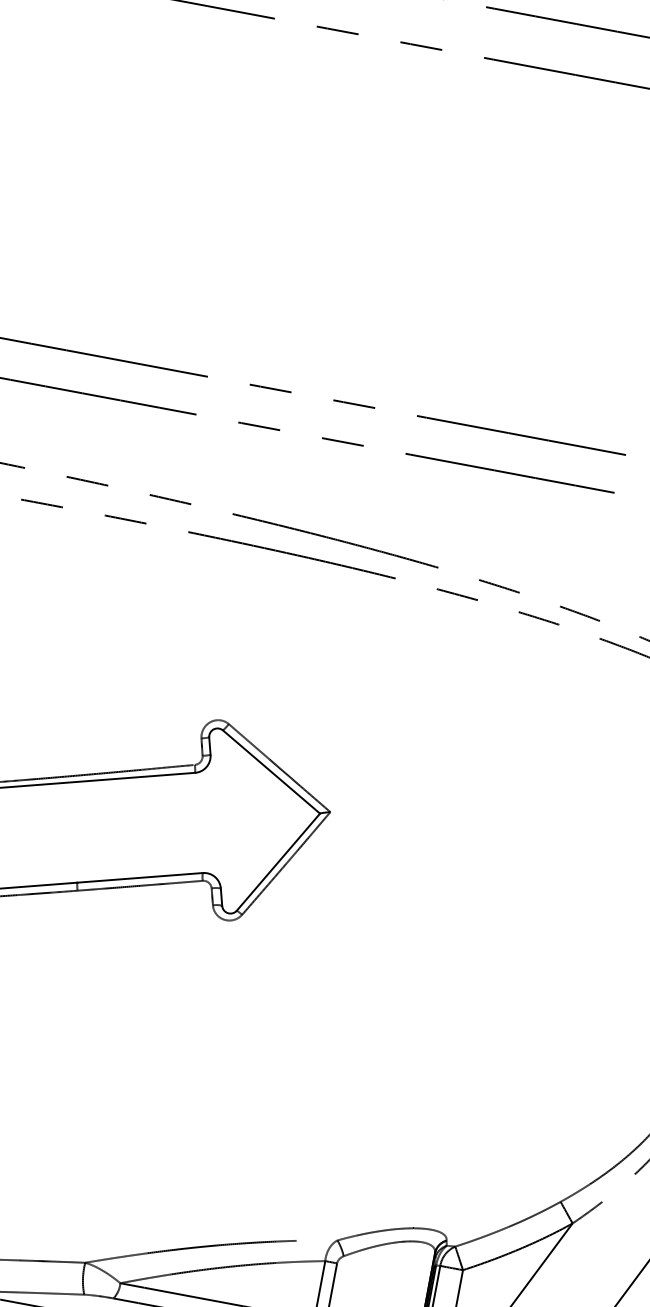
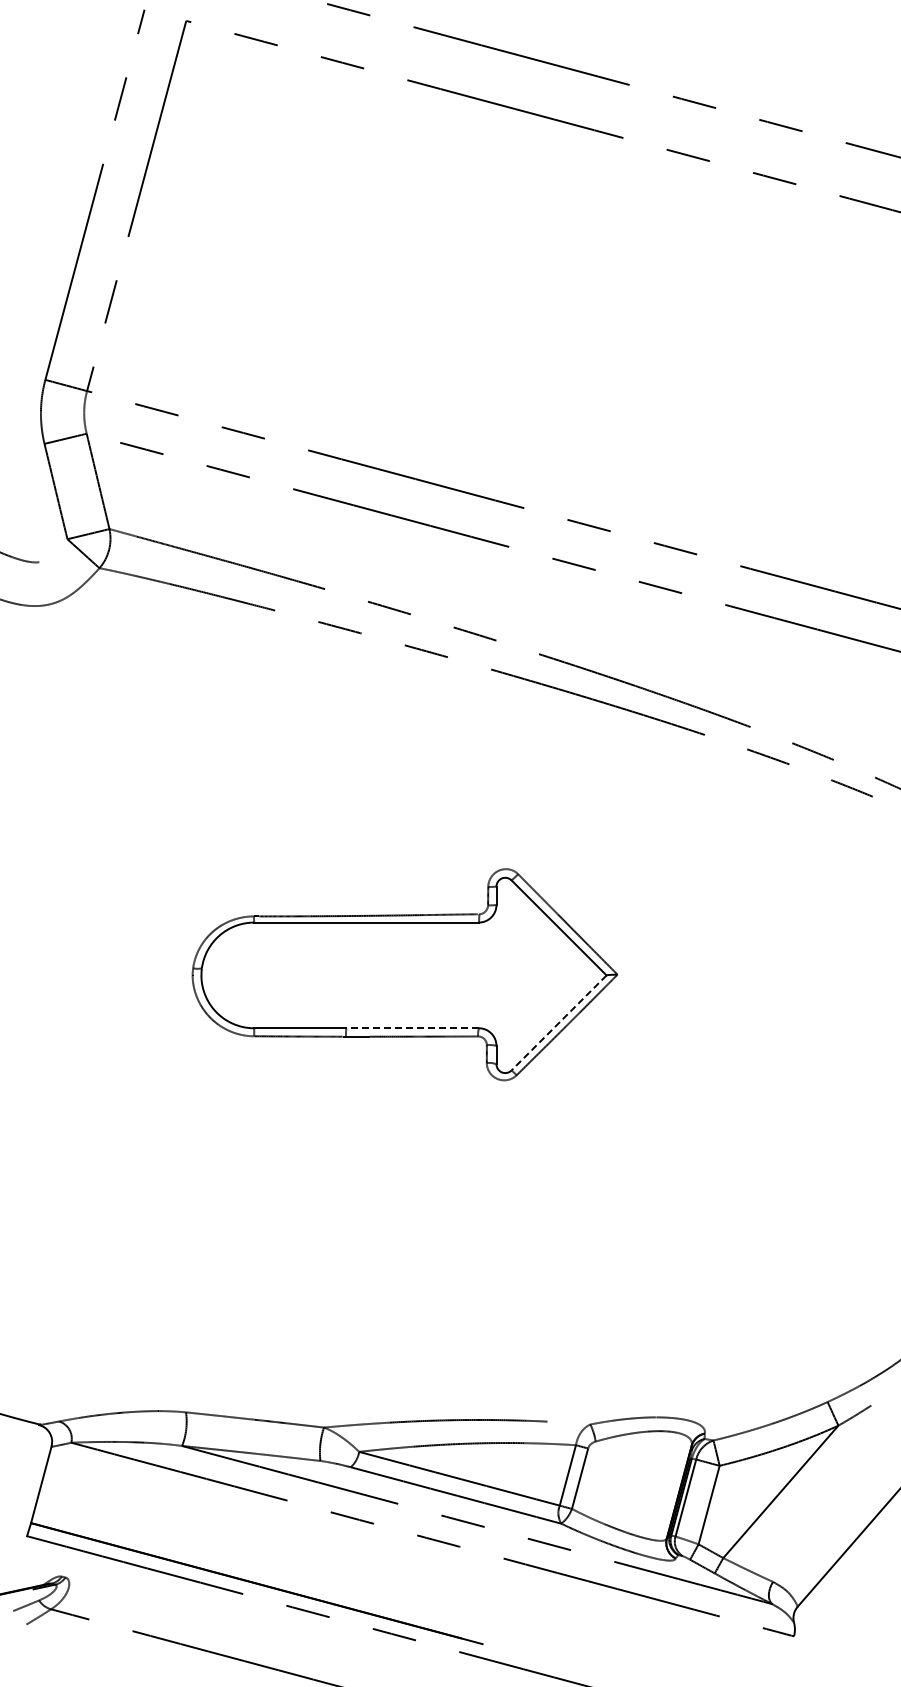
line: (277, 862) -> (558, 1023), solid -> dashed
line: (139, 878) -> (412, 1028), solid -> dashed

